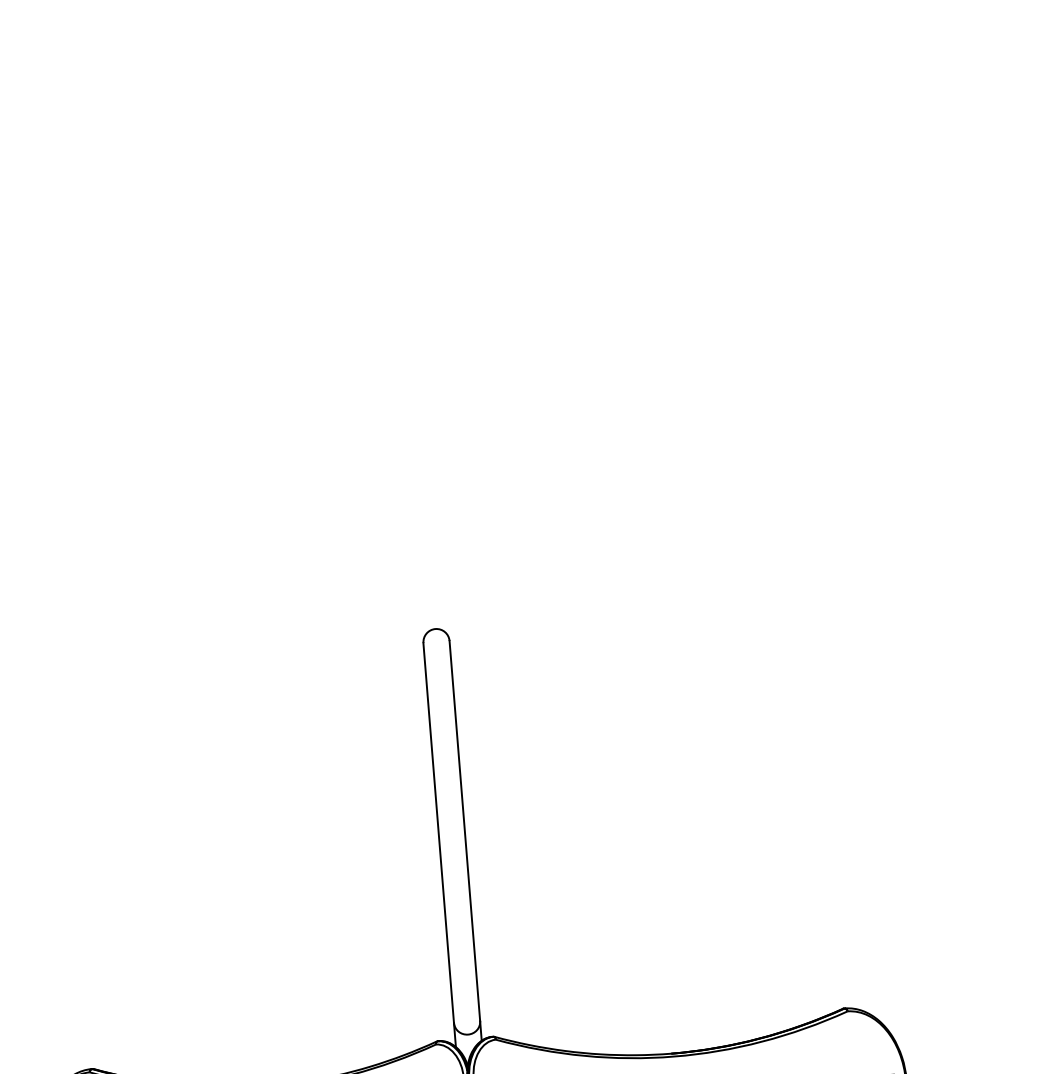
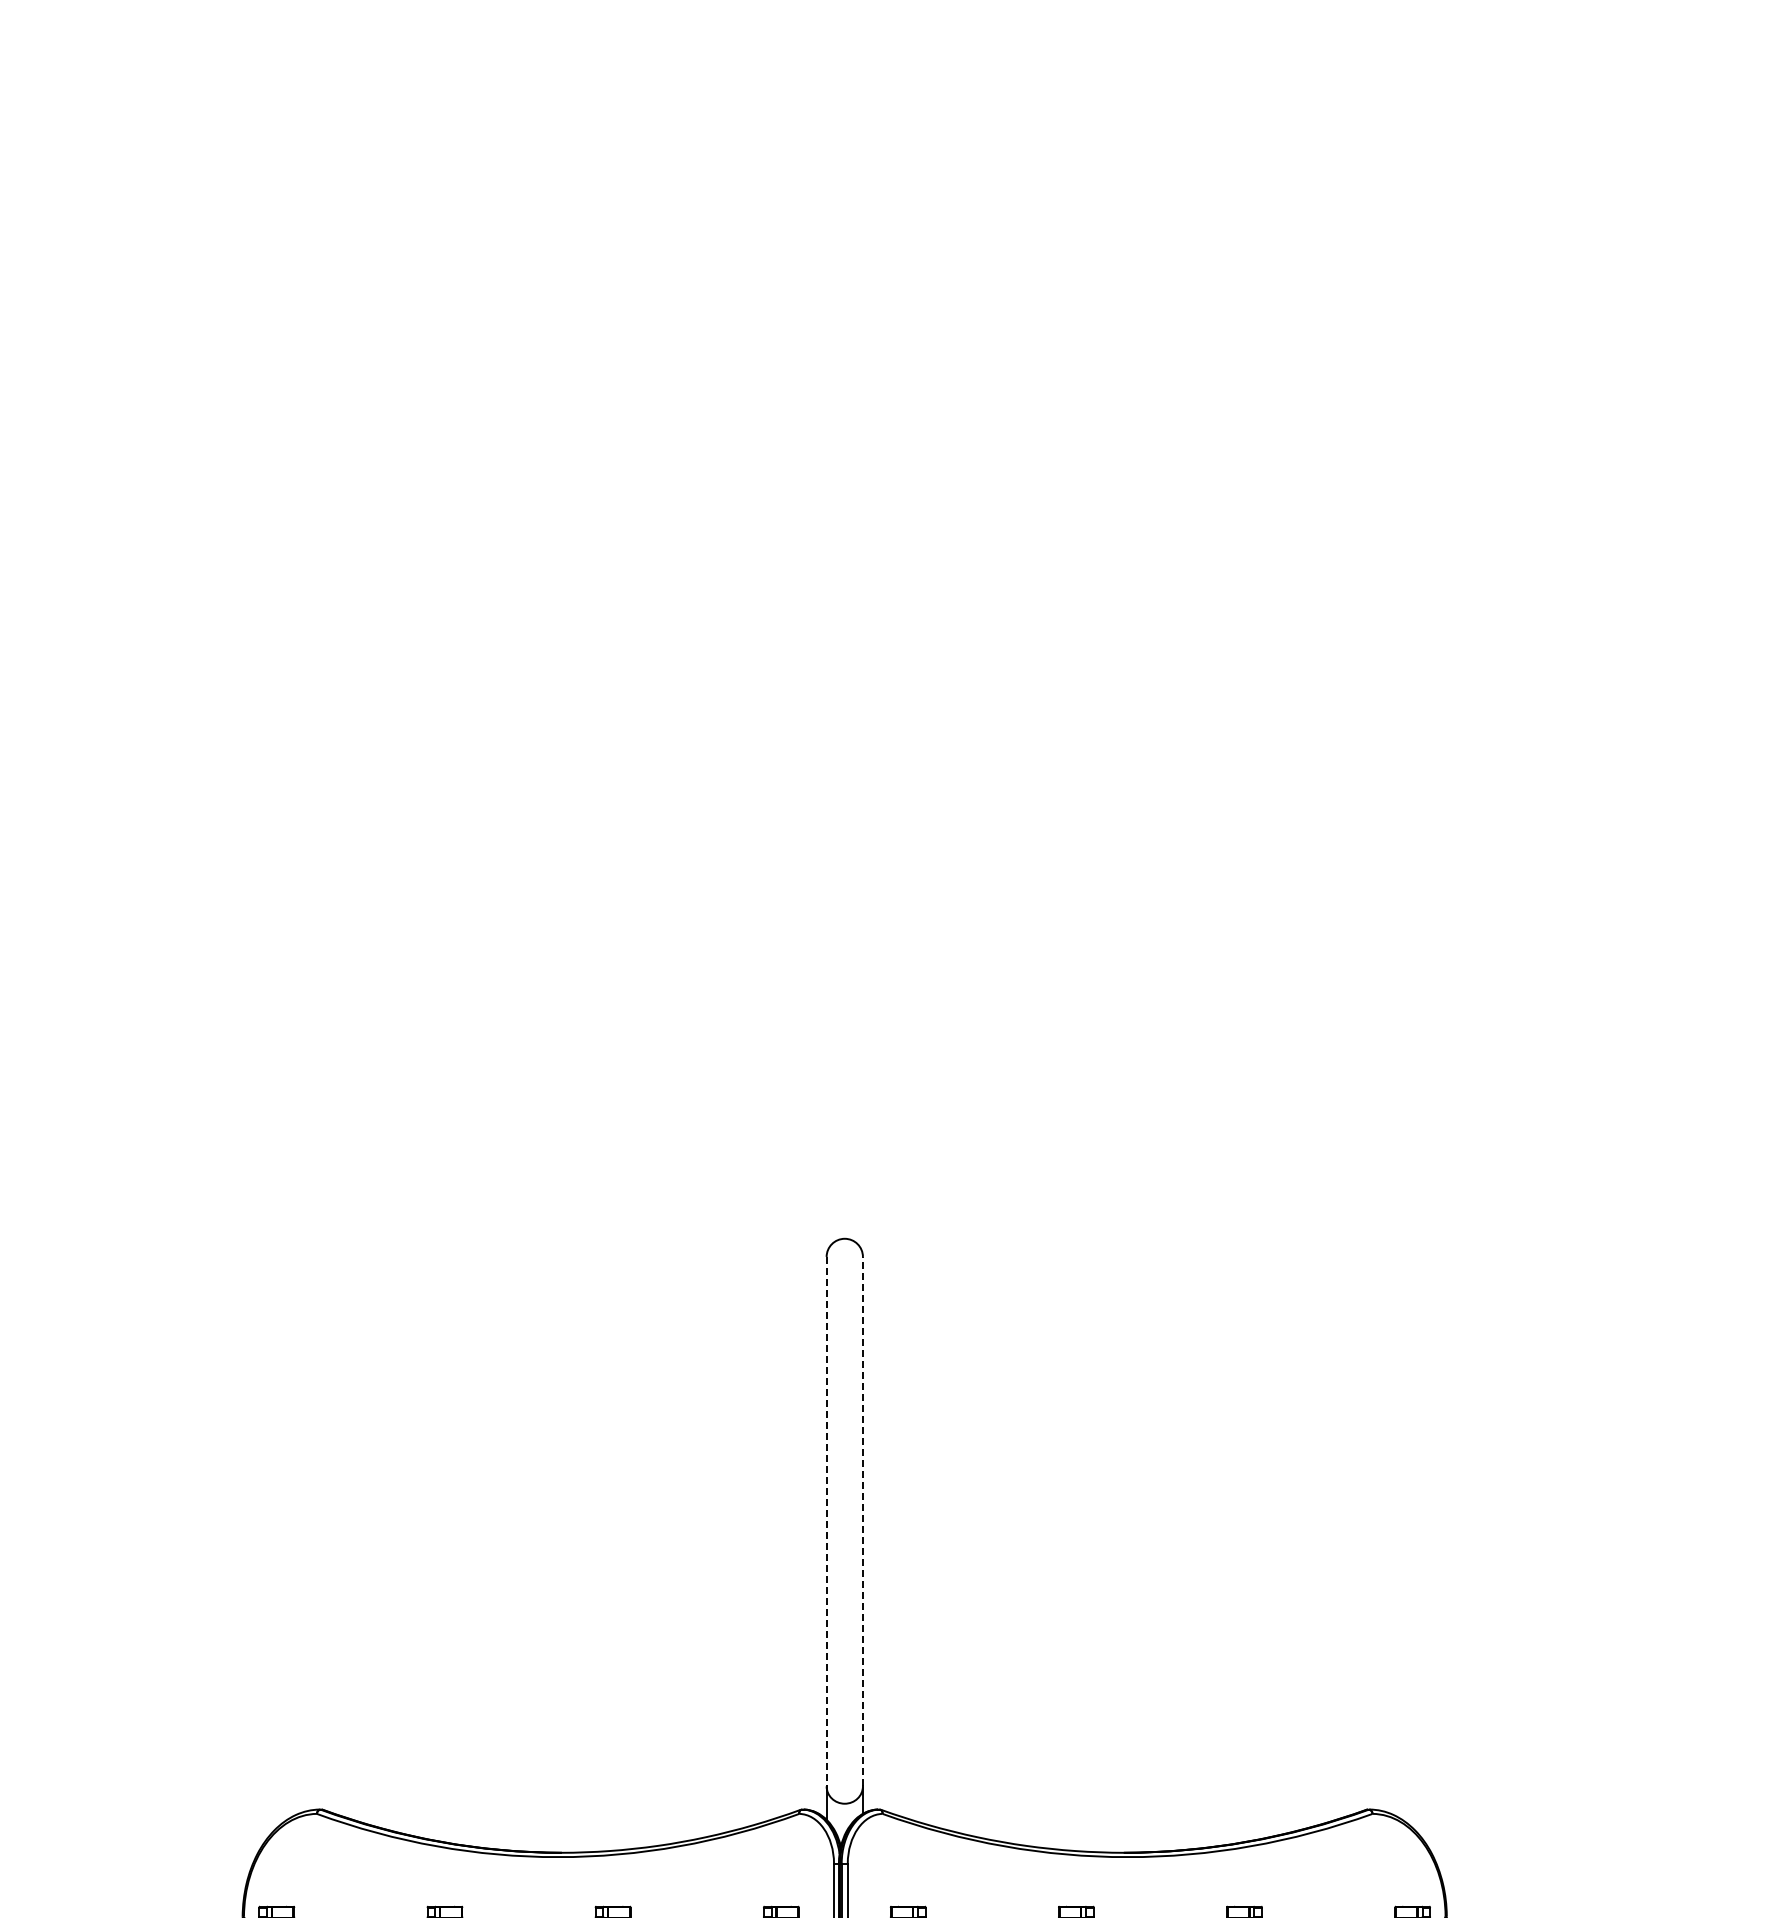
line: (464, 830) -> (862, 1521), solid -> dashed
line: (438, 833) -> (826, 1521), solid -> dashed

